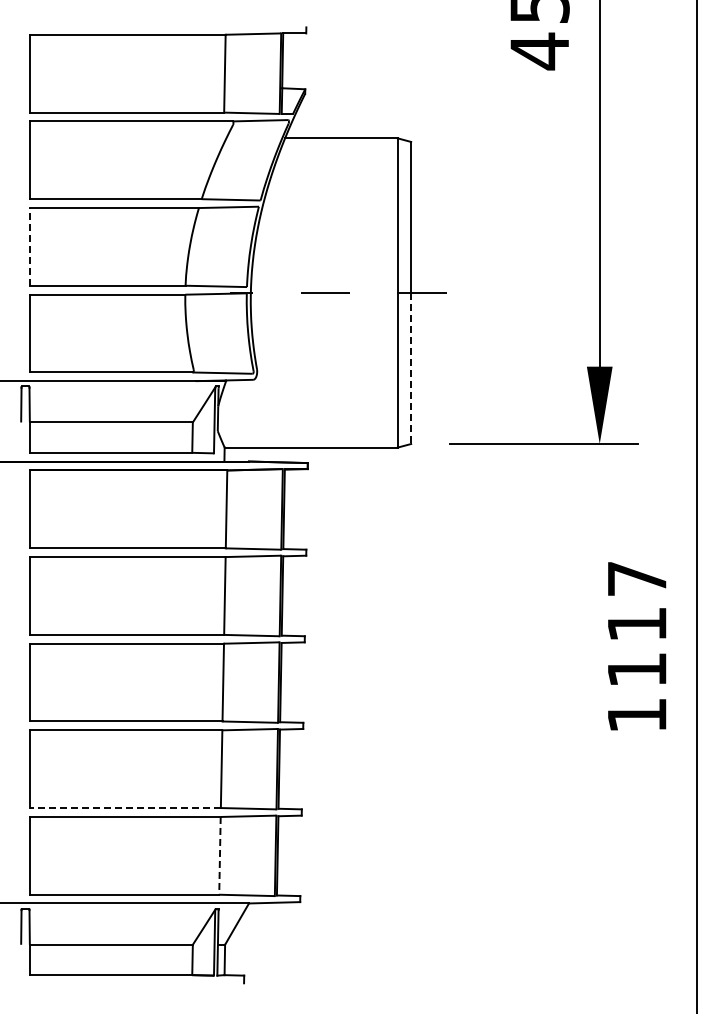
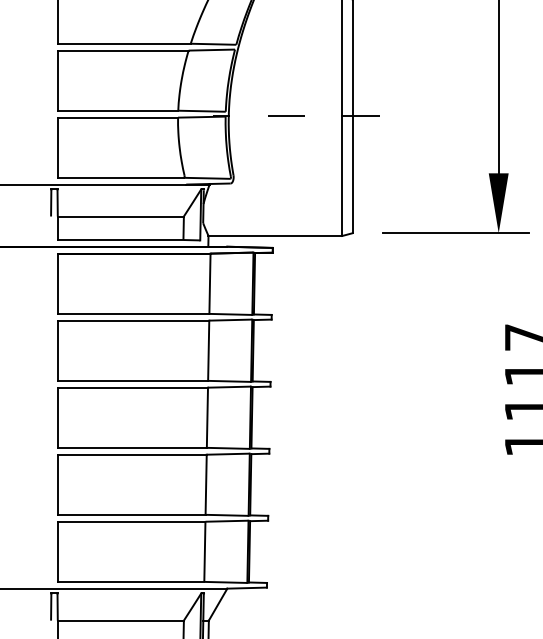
line: (29, 246) -> (57, 80), dashed -> solid
line: (411, 368) -> (353, 174), dashed -> solid
line: (125, 808) -> (131, 515), dashed -> solid
line: (219, 856) -> (204, 552), dashed -> solid

